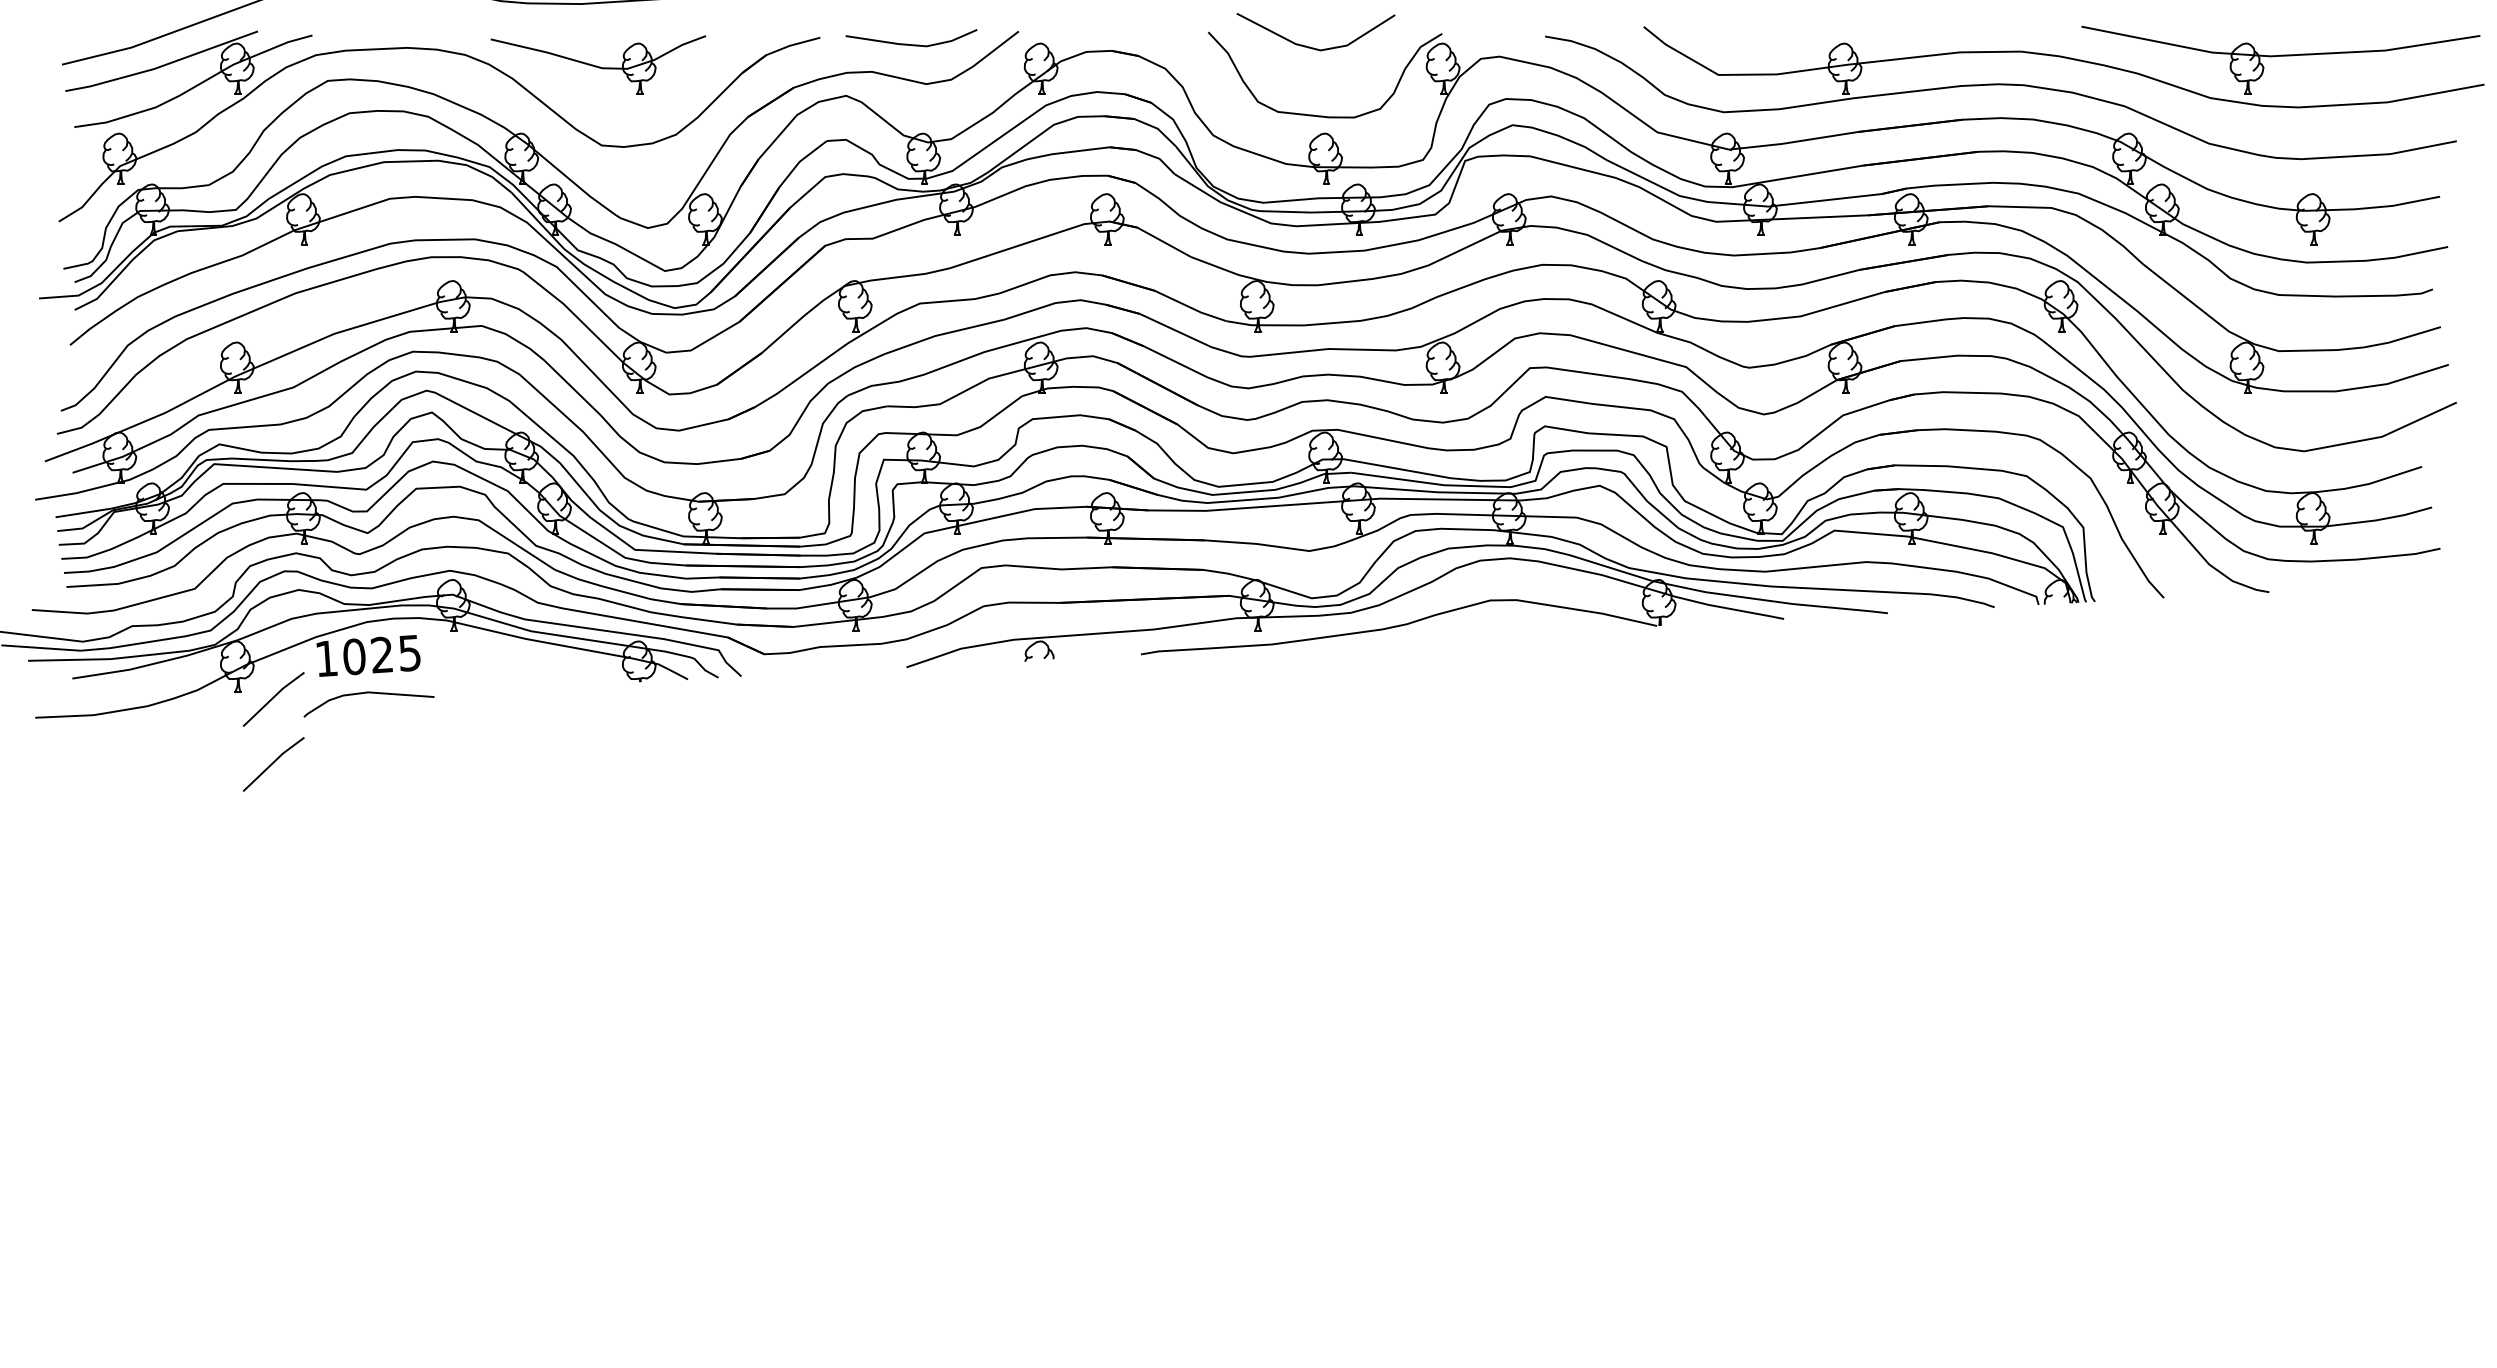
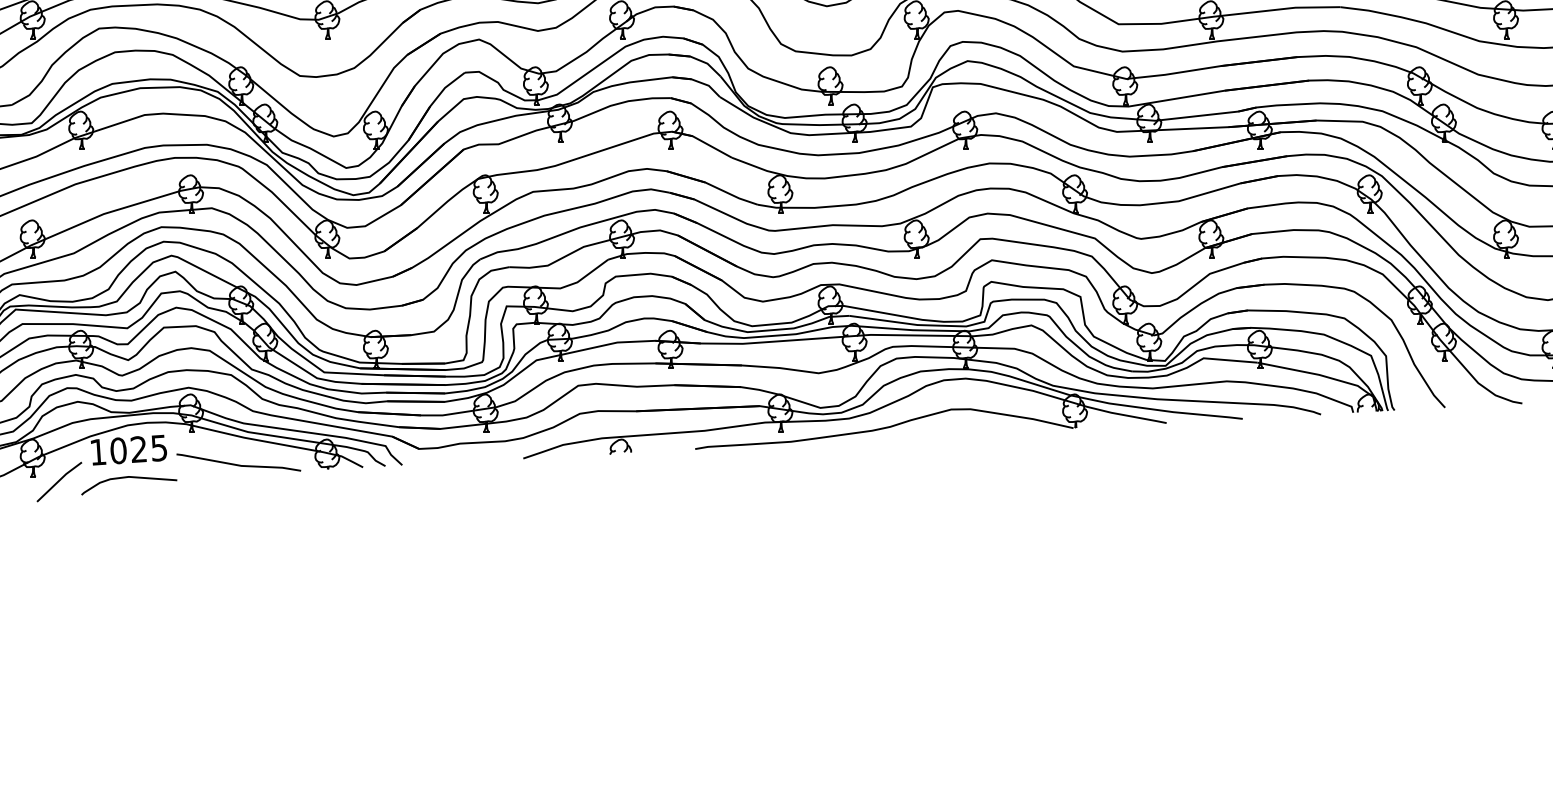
curve: (518, 675) -> (238, 464), added
line: (273, 763) -> (59, 529), removed

